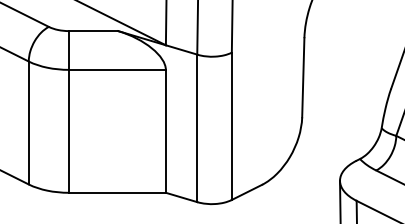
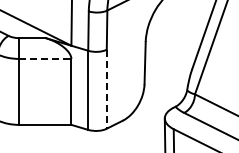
line: (117, 69) -> (45, 58), solid -> dashed
line: (231, 126) -> (106, 89), solid -> dashed

